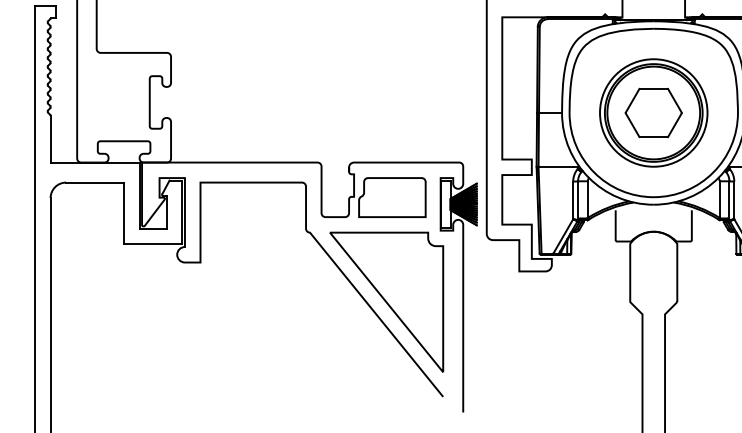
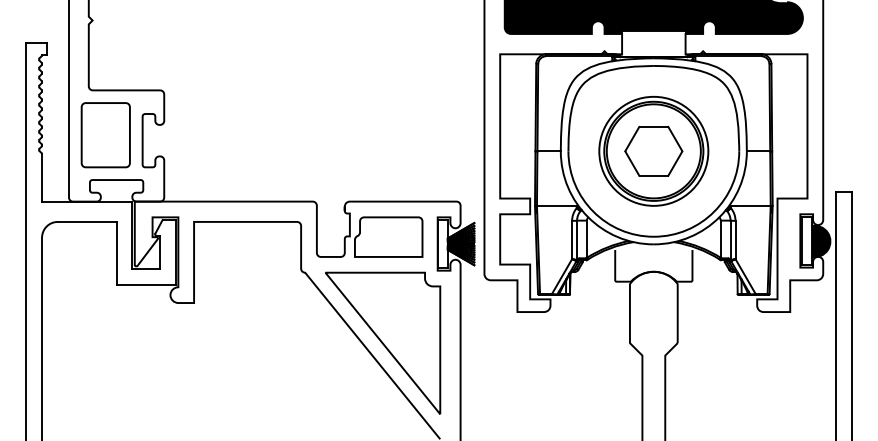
part: (113, 97) -> (105, 135), added

